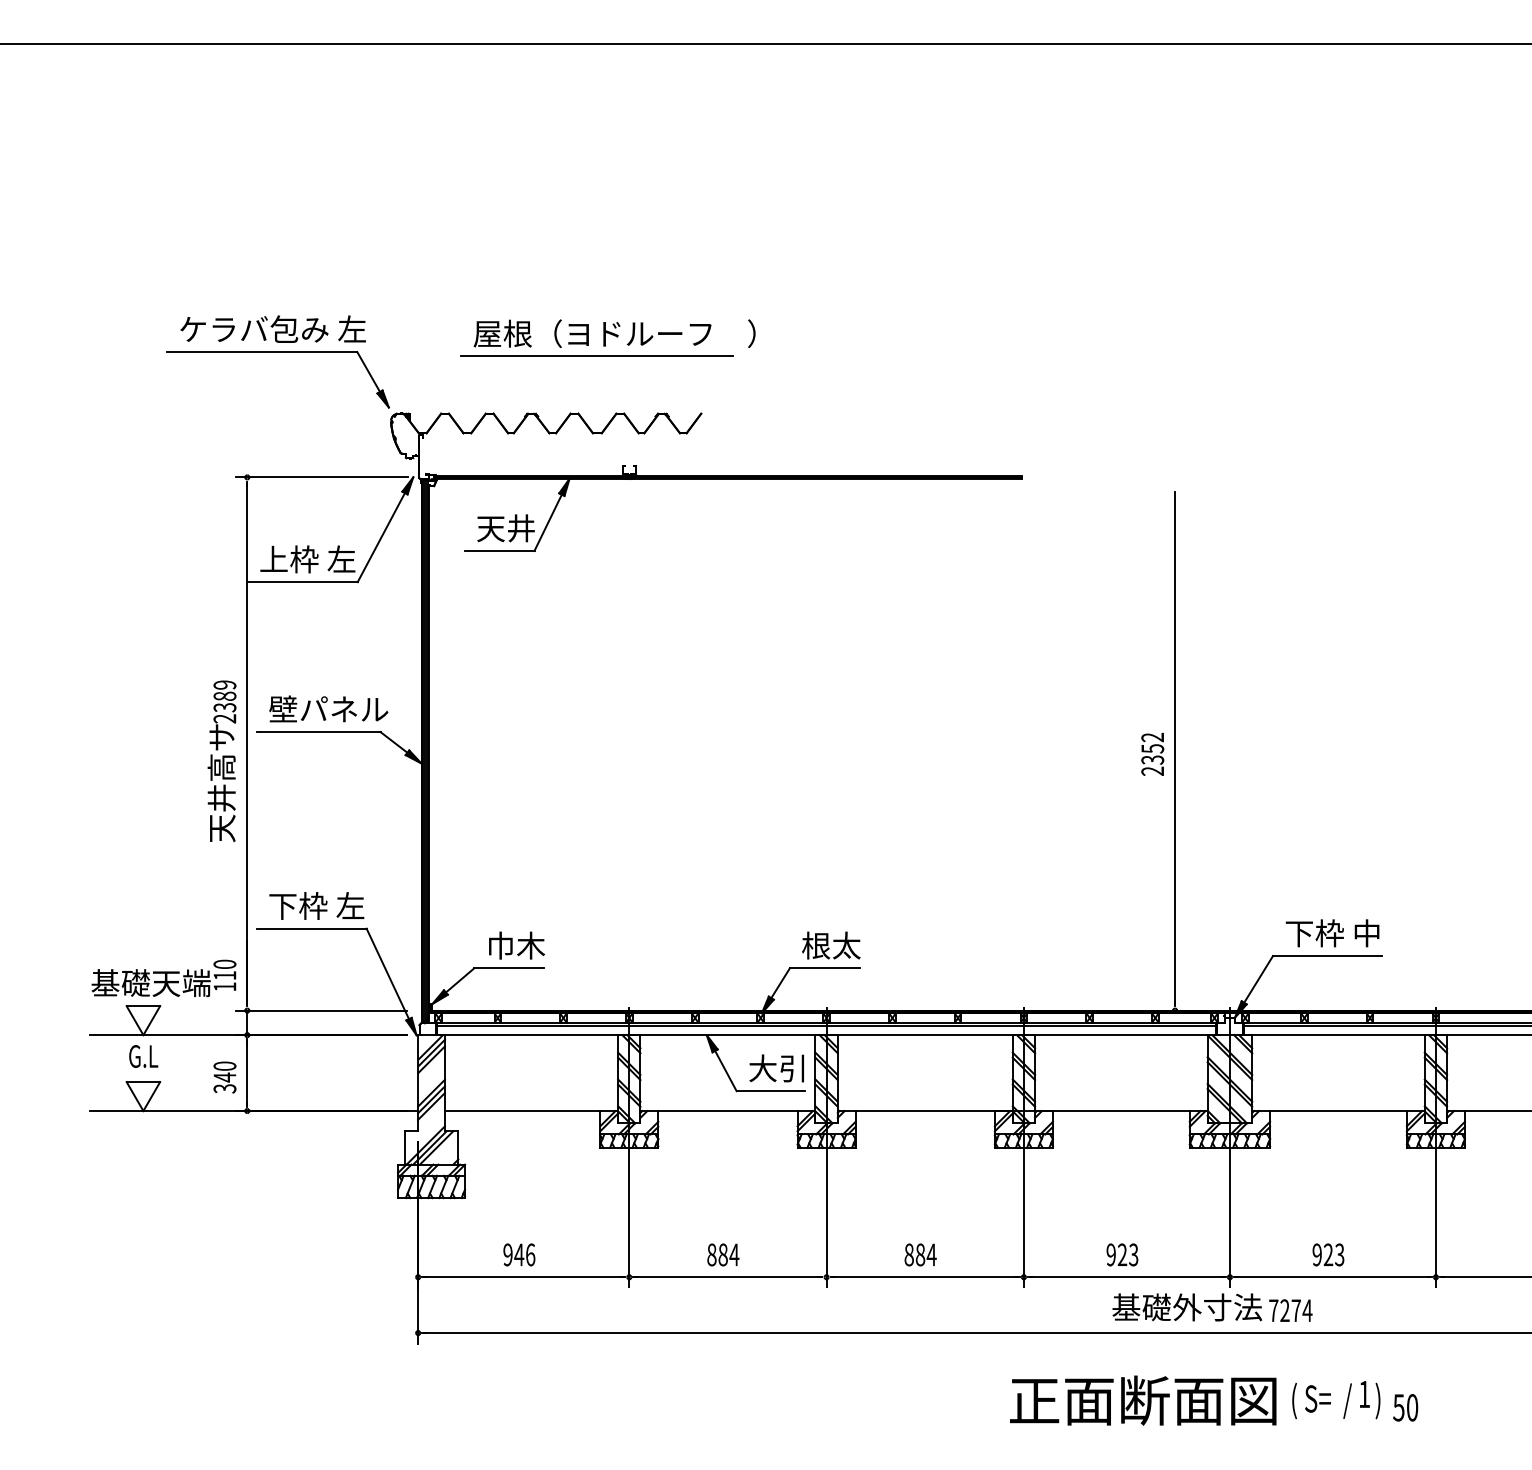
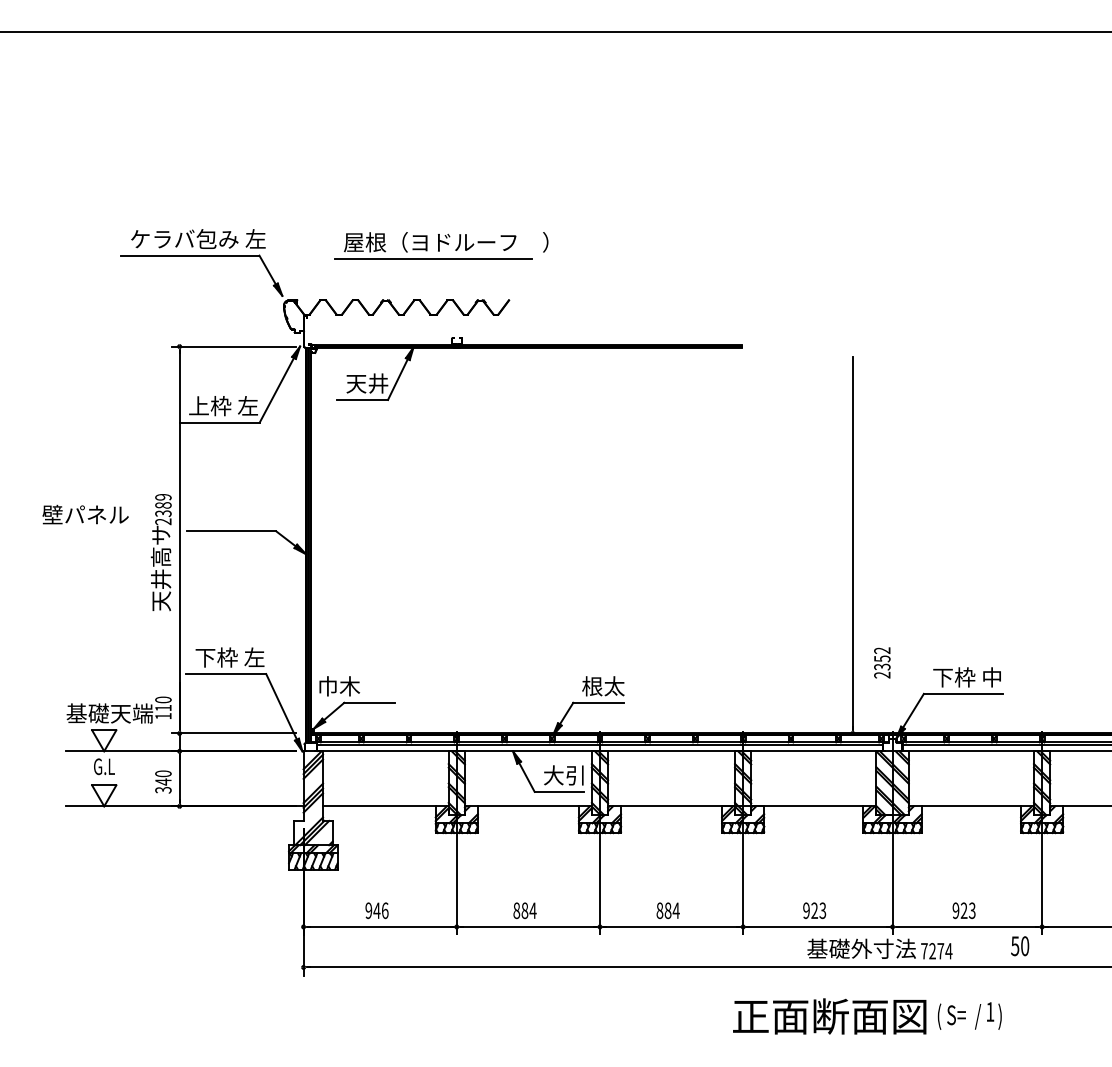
text: (328, 708) -> (85, 514), moved
text: (1152, 753) -> (882, 662), moved
text: (517, 945) -> (340, 686), moved
text: (1405, 1407) -> (1020, 946), moved

